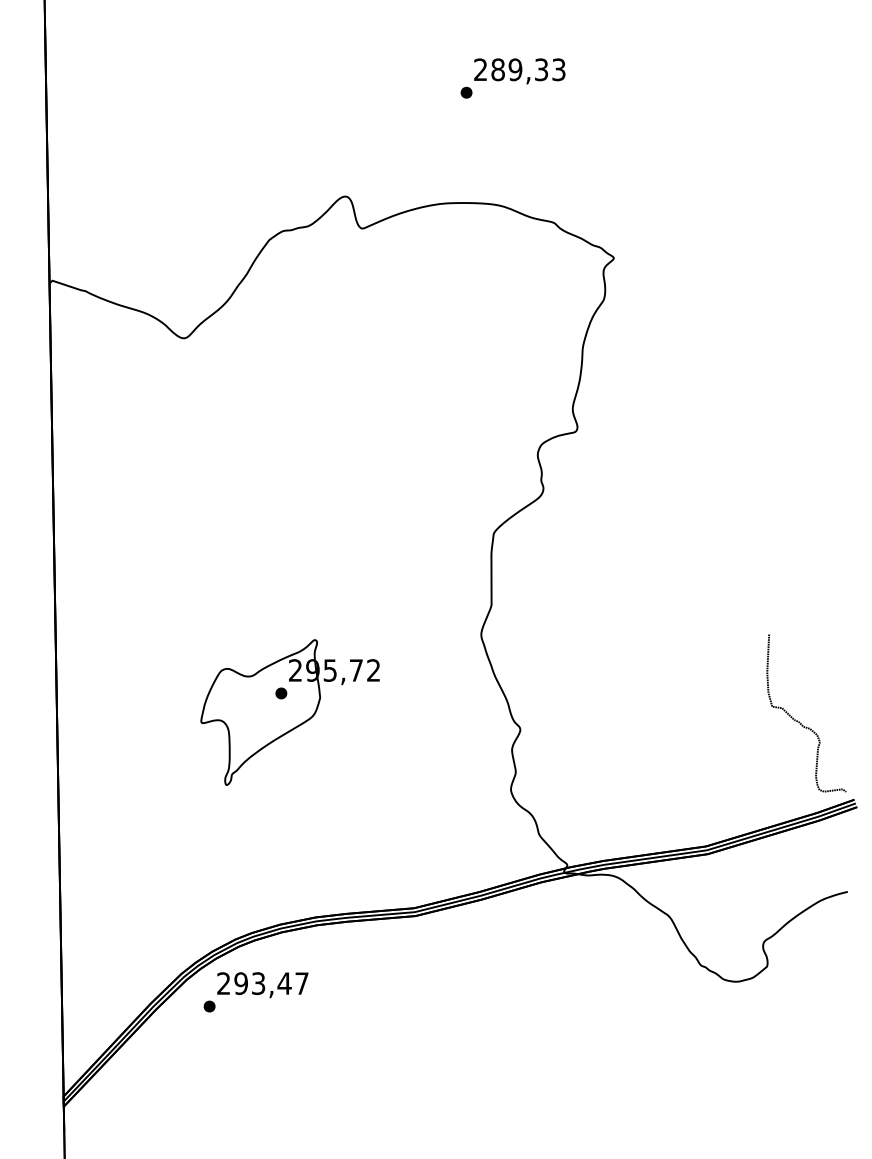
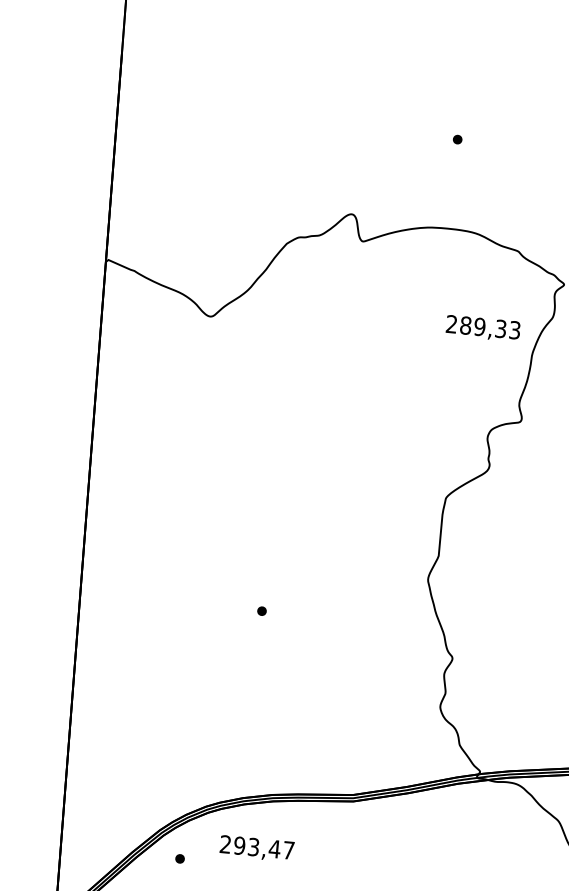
text: (519, 71) -> (482, 328), moved
part: (289, 712) -> (267, 627), removed
text: (262, 985) -> (256, 848), moved

